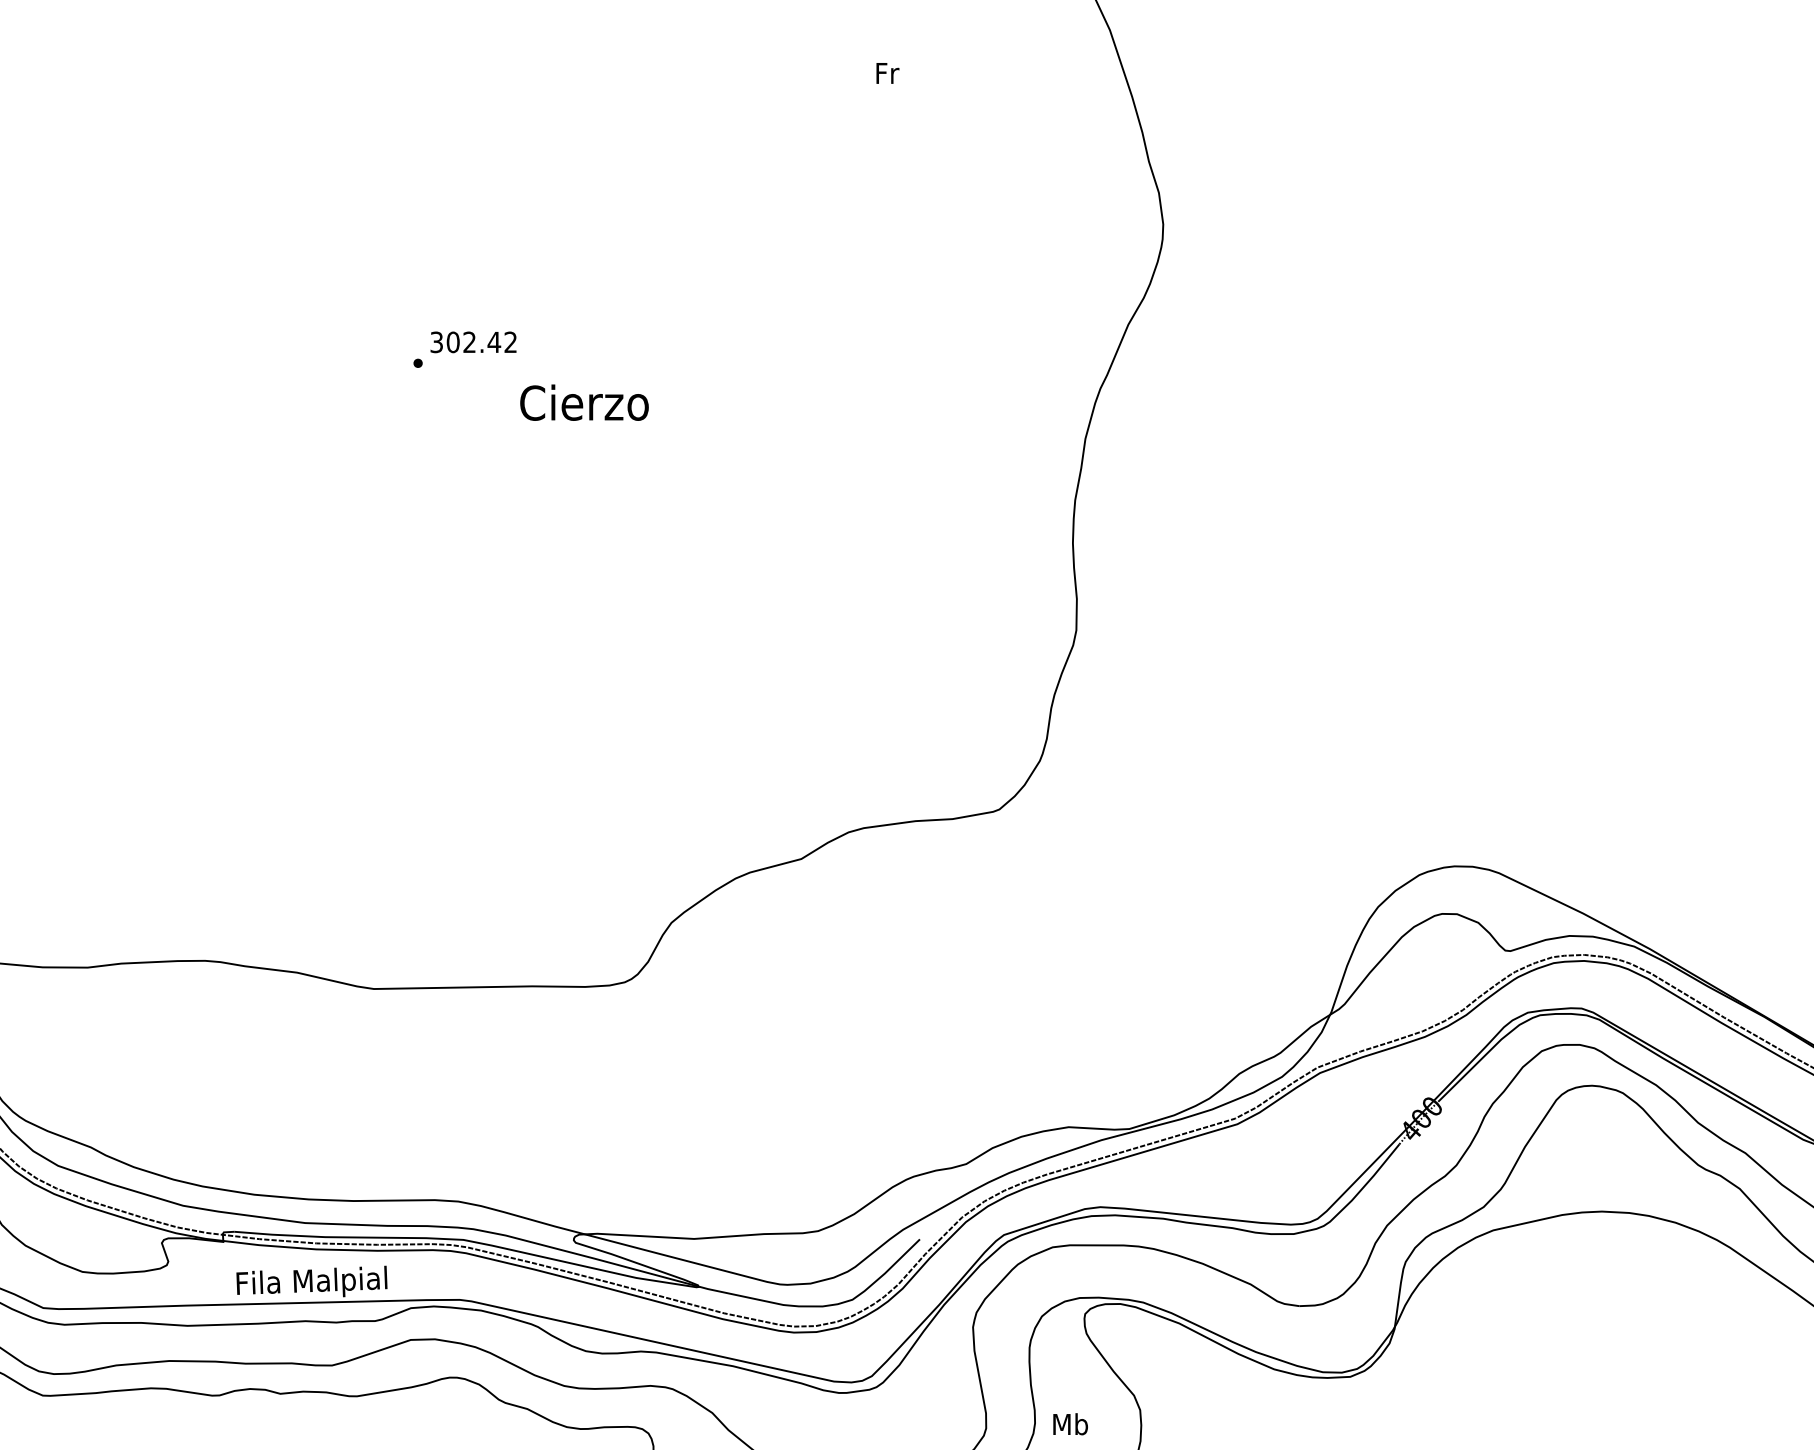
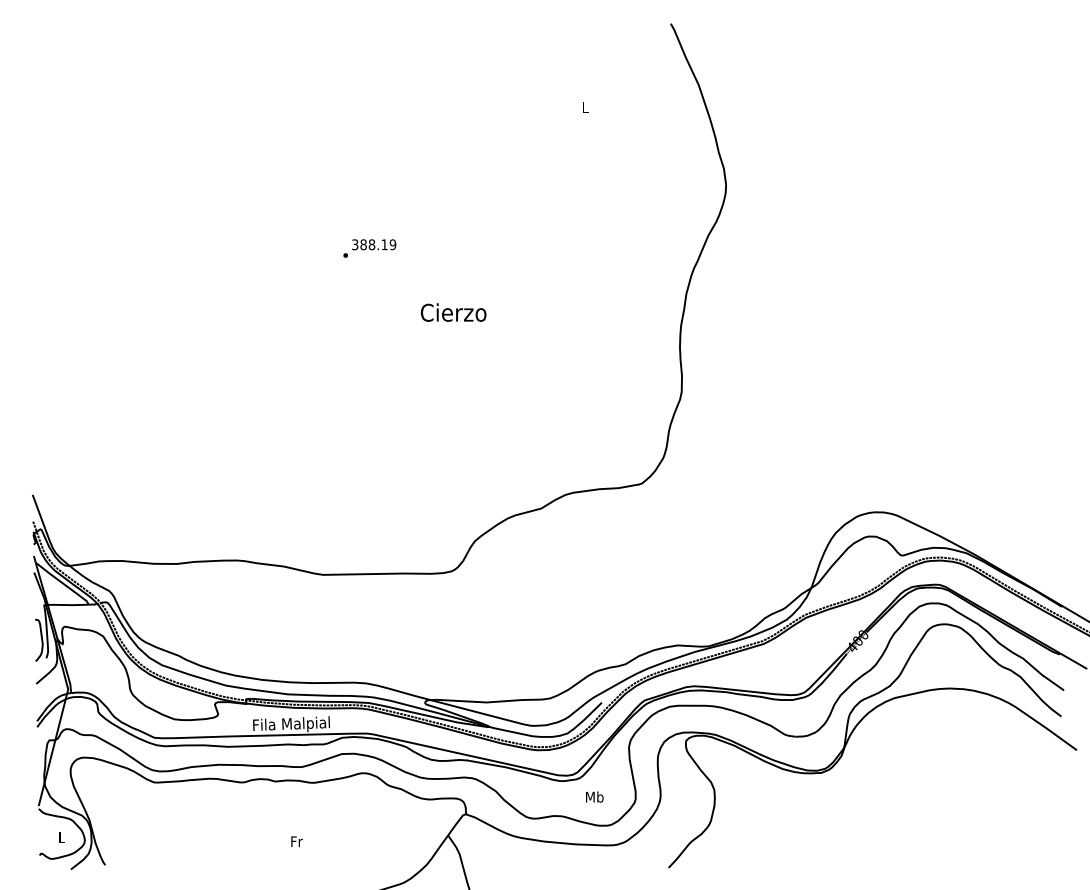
text: (887, 73) -> (585, 107), Fr -> L
text: (482, 341) -> (378, 244), 302.42 -> 388.19
text: (584, 402) -> (453, 312), moved
text: (1070, 1423) -> (594, 796), moved

